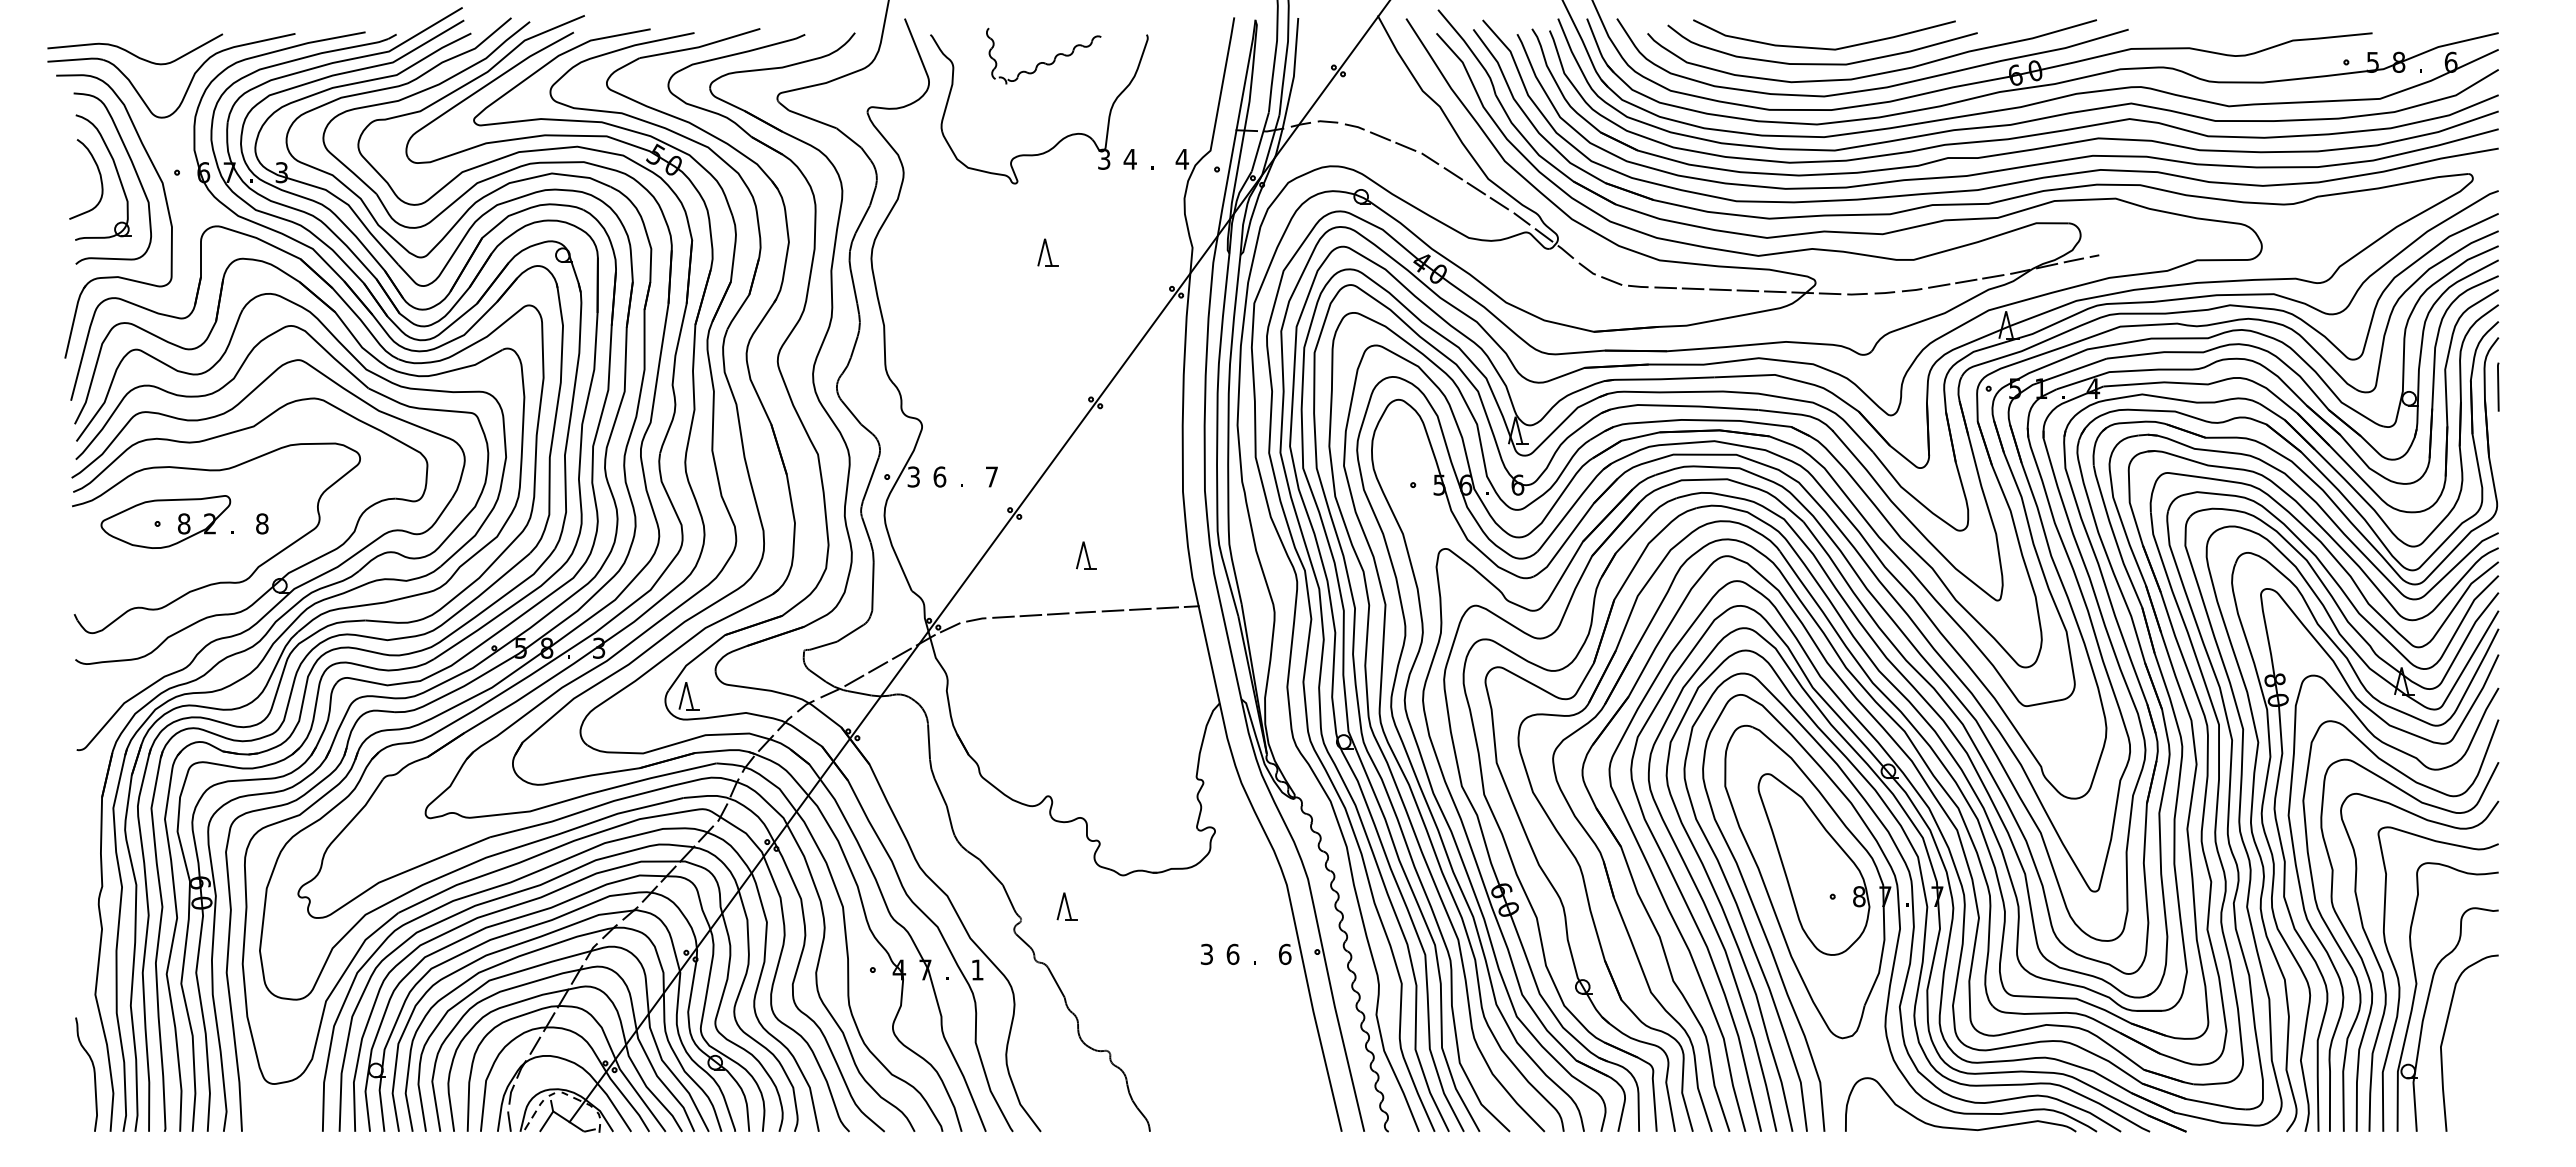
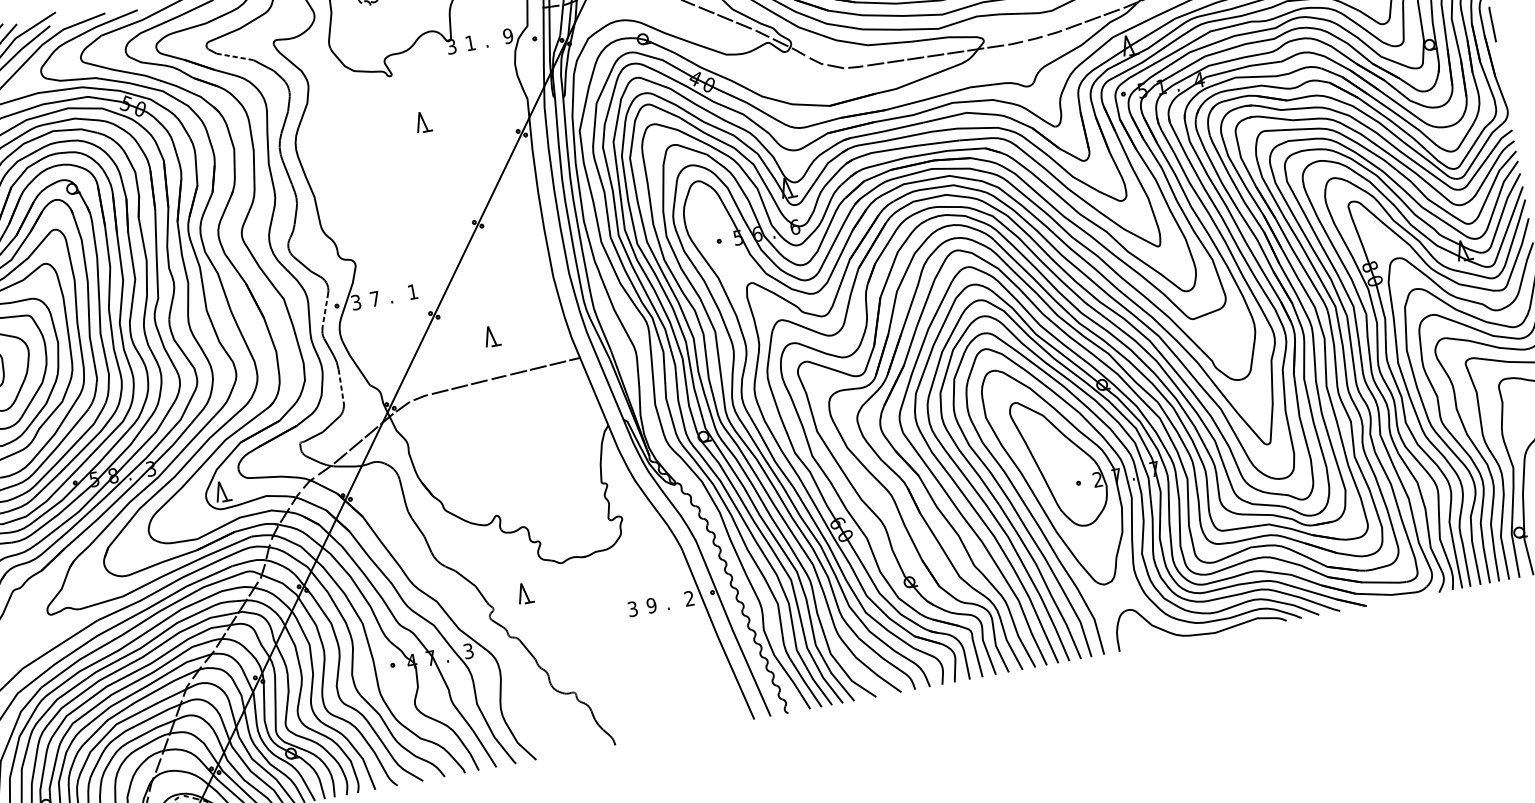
line: (813, 119) -> (235, 56), solid -> dashed
text: (1182, 158) -> (508, 35), 4 -> 9
text: (1129, 159) -> (469, 43), 4 -> 1
text: (939, 476) -> (374, 298), 6 -> 7
text: (991, 476) -> (412, 291), 7 -> 1
line: (870, 479) -> (325, 310), solid -> dashed
line: (872, 586) -> (341, 387), solid -> dashed
text: (1859, 896) -> (1098, 479), 8 -> 2
text: (1232, 954) -> (651, 605), 6 -> 9
text: (1284, 954) -> (689, 598), 6 -> 2
text: (977, 969) -> (468, 650), 1 -> 3

